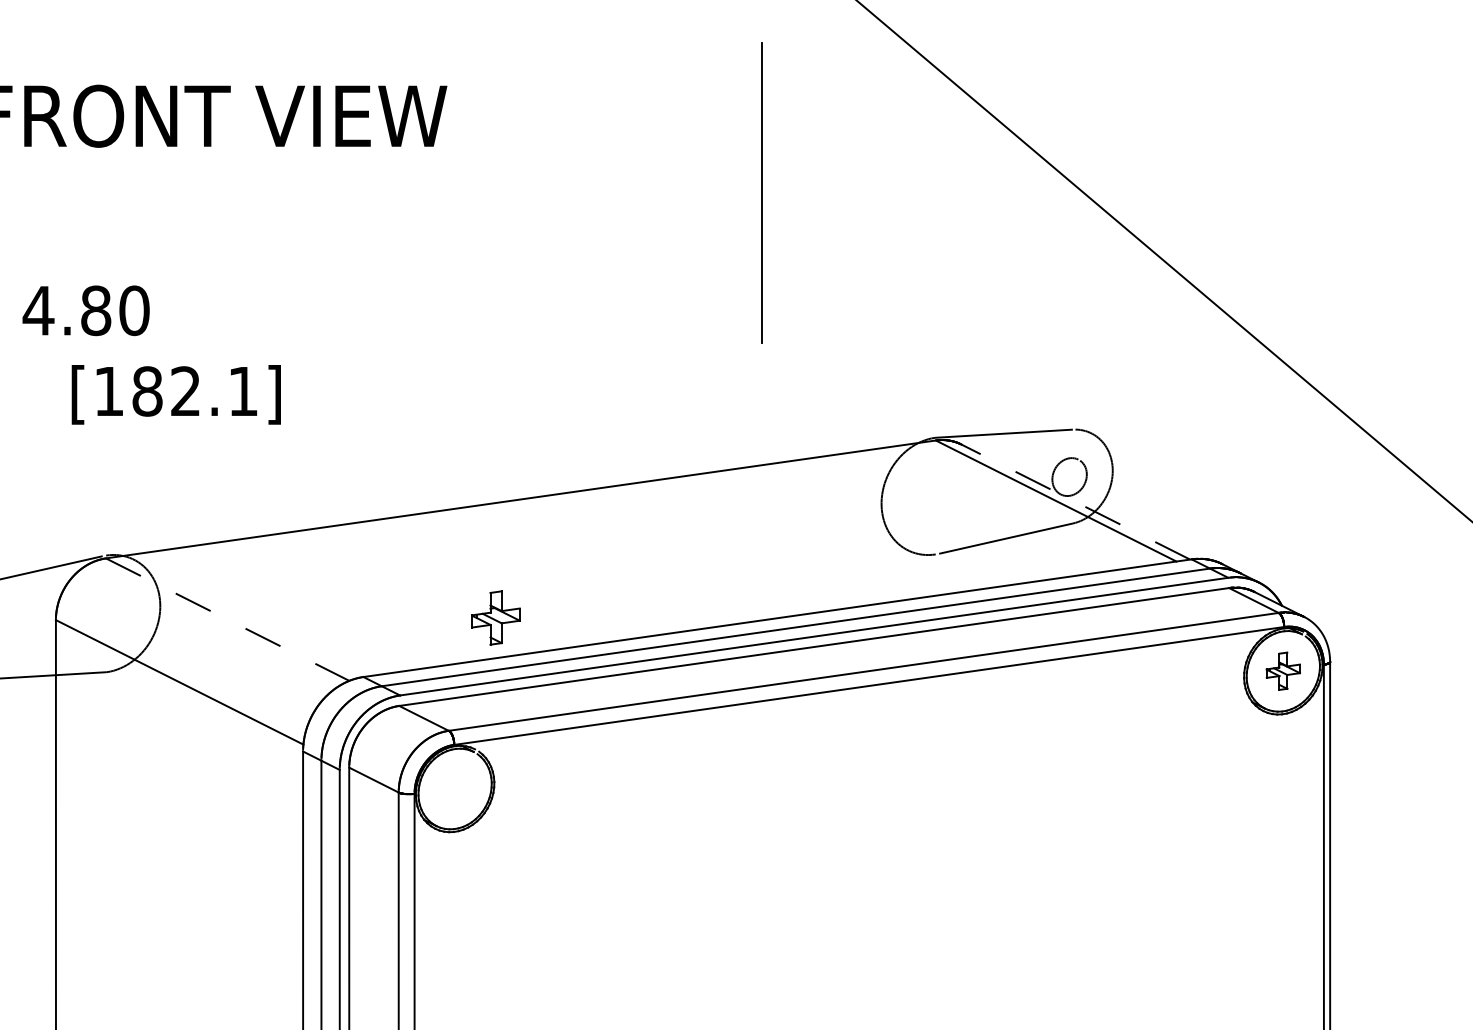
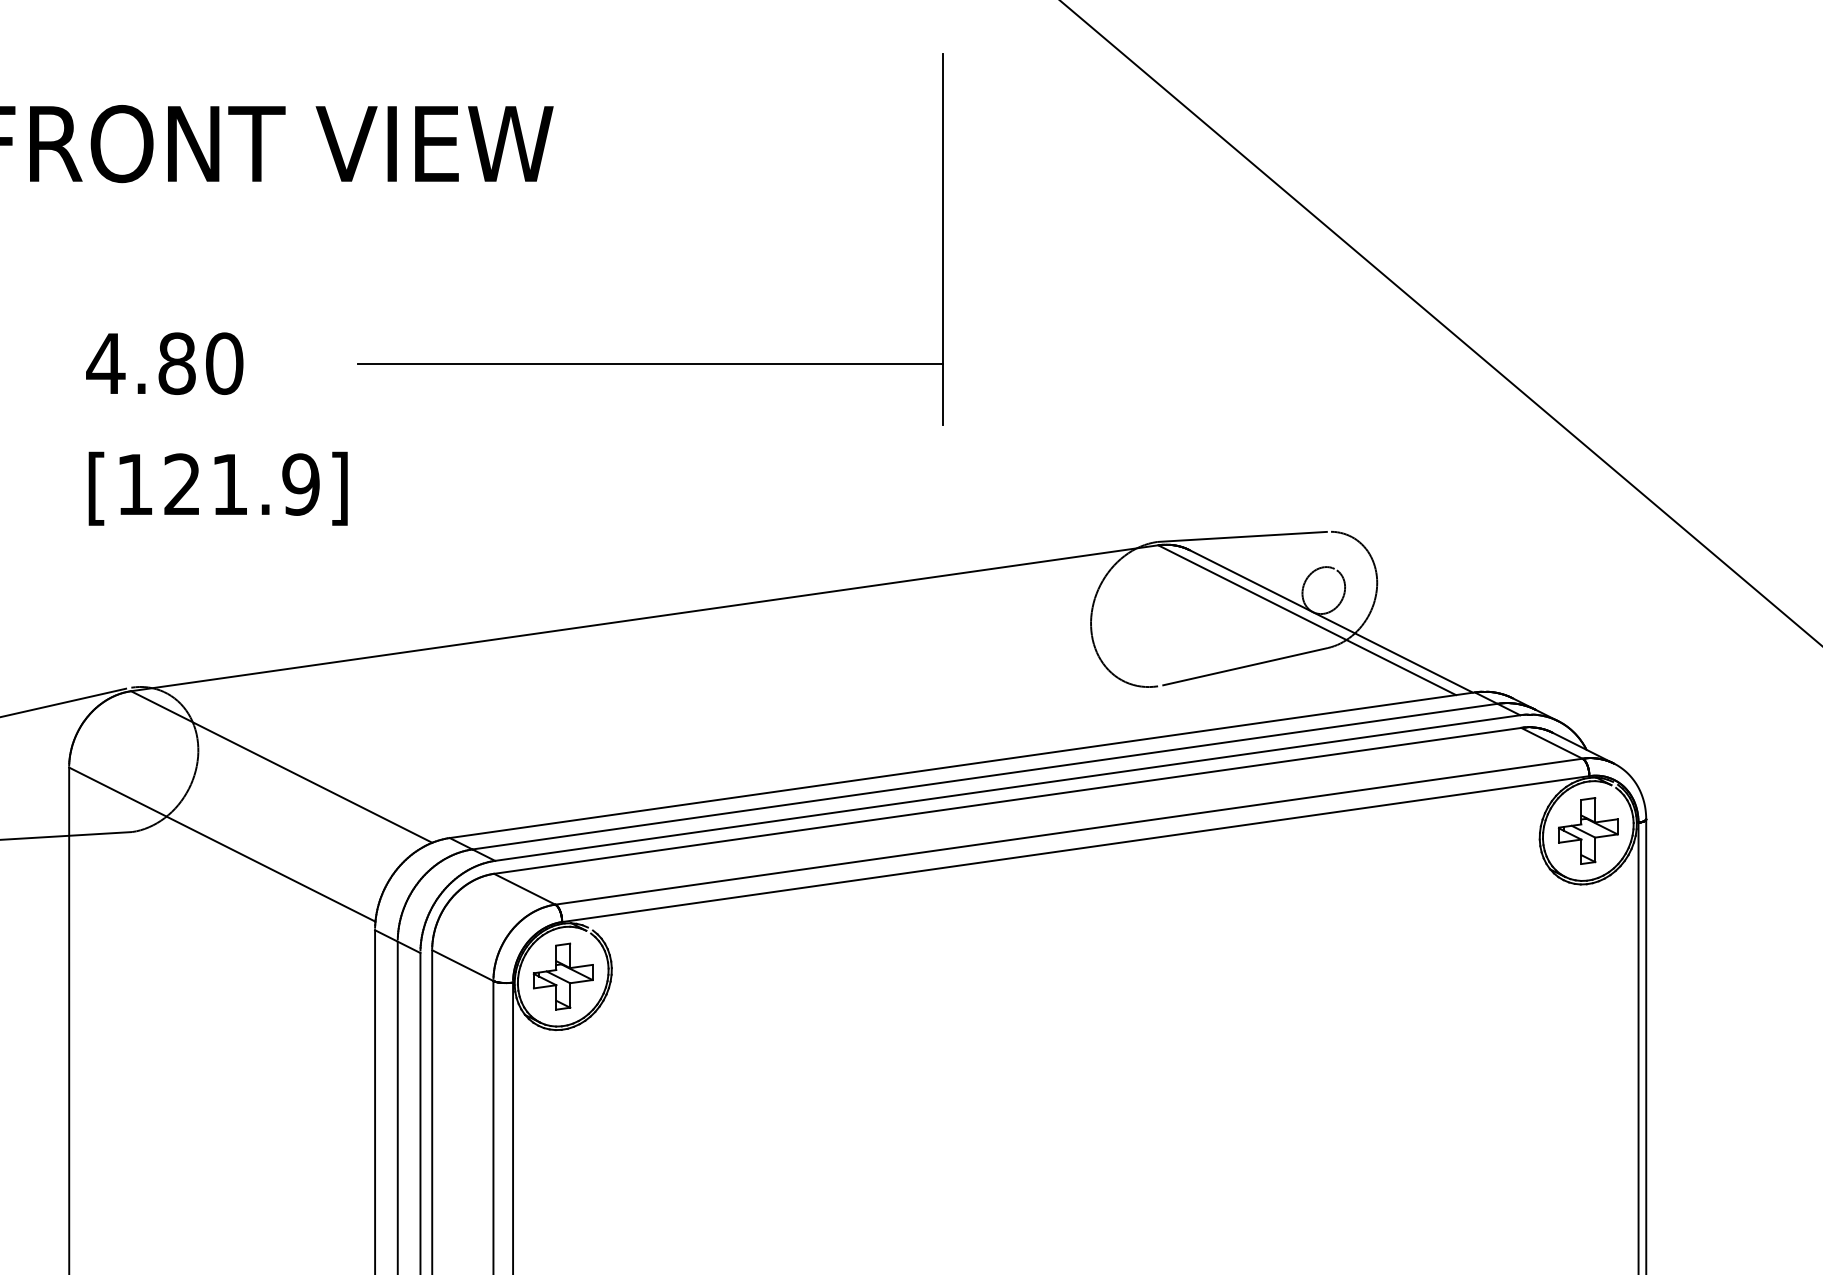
line: (525, 294) -> (650, 364), added
text: (85, 310) -> (163, 363), moved
text: (195, 391) -> (241, 484), [182.1] -> [121.9]
line: (1075, 501) -> (1331, 620), dashed -> solid
part: (495, 617) -> (562, 976), moved
line: (228, 619) -> (282, 766), dashed -> solid
part: (1283, 670) -> (1588, 829), size x1.43

